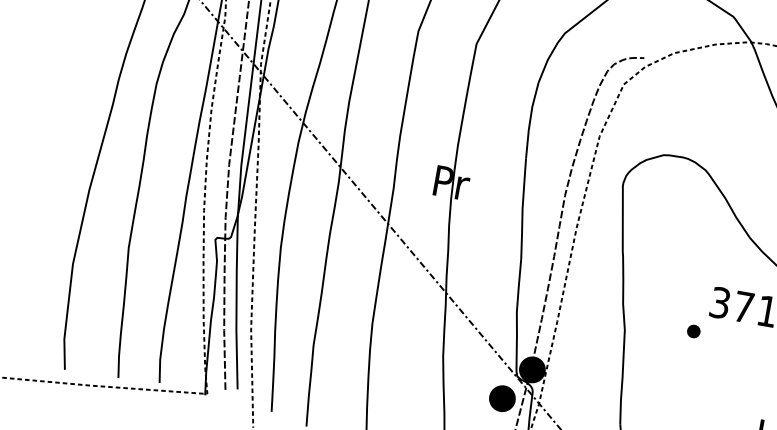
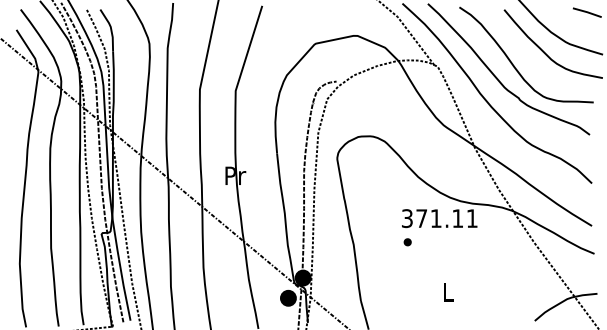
part: (693, 331) -> (407, 242), moved

